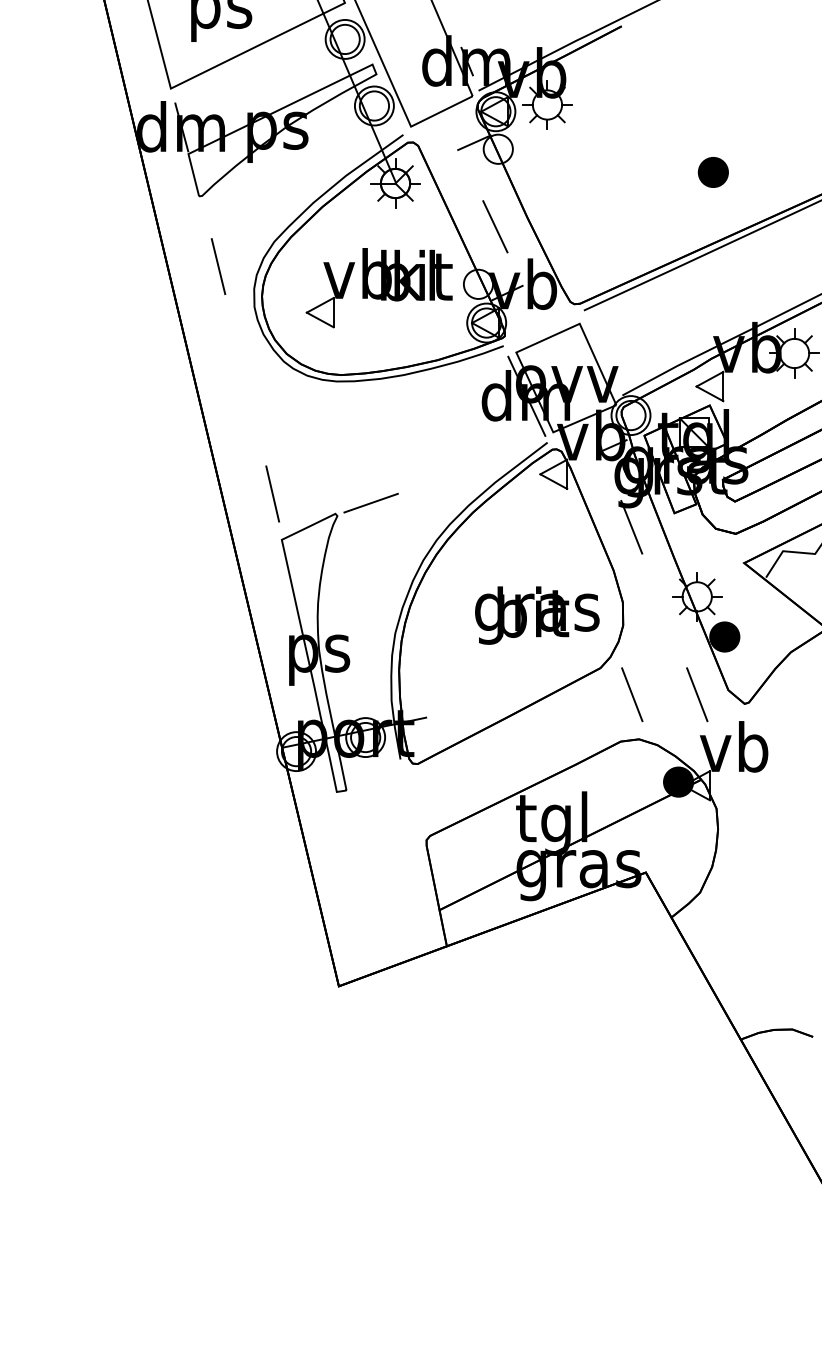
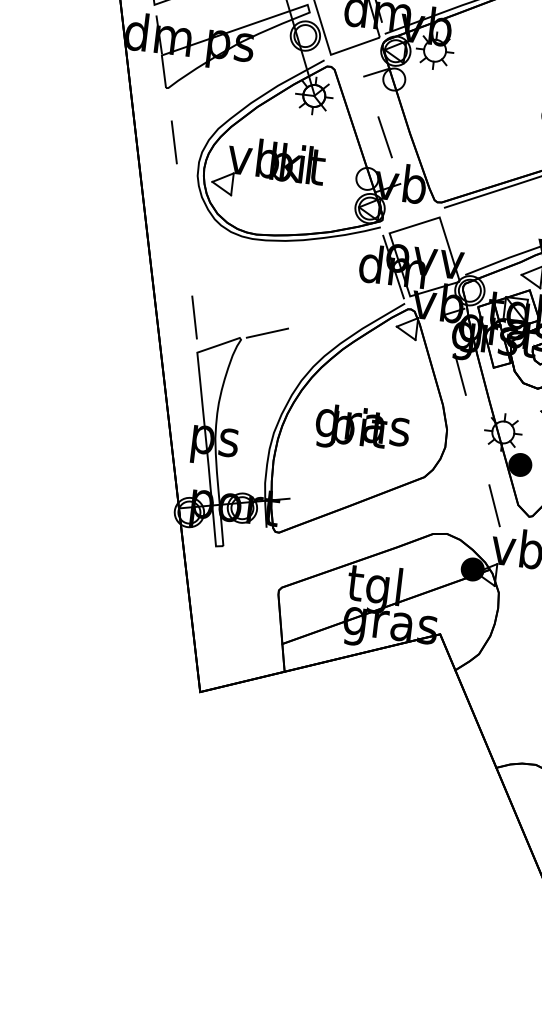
part: (378, 288) -> (268, 170), moved
text: (537, 615) -> (362, 429), moved
line: (632, 694) -> (446, 499), removed

